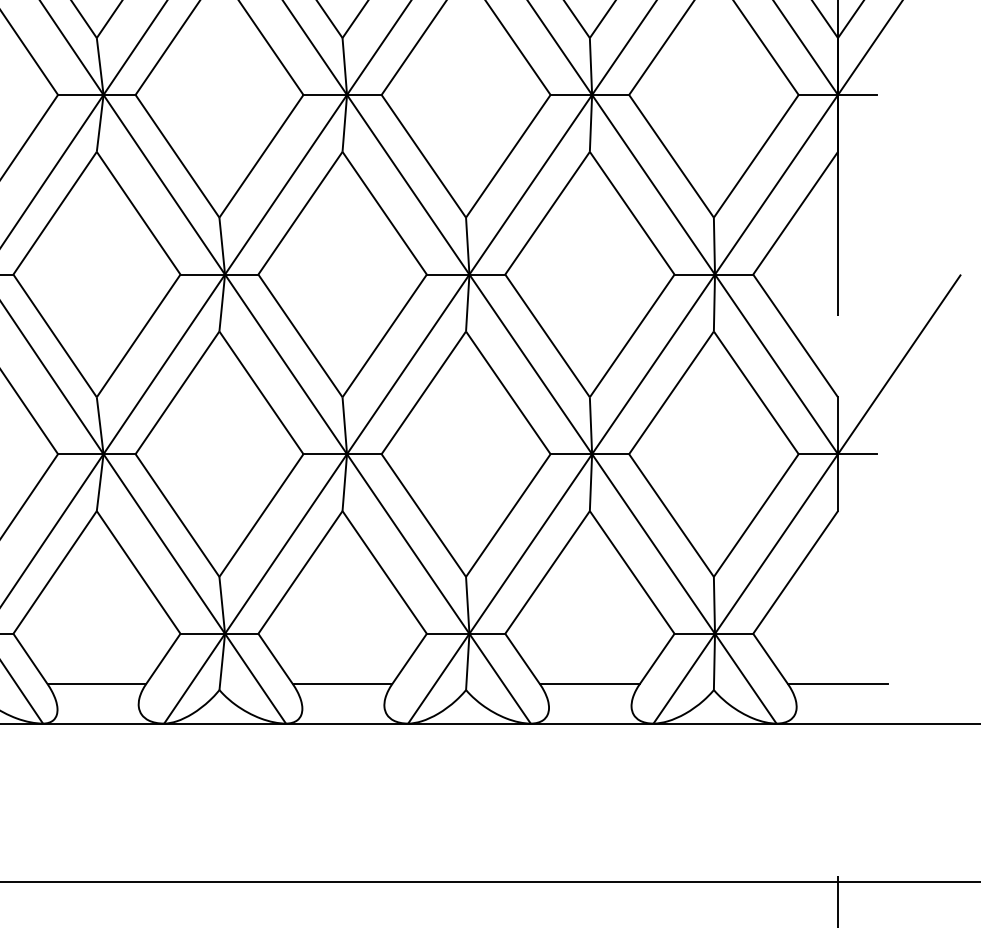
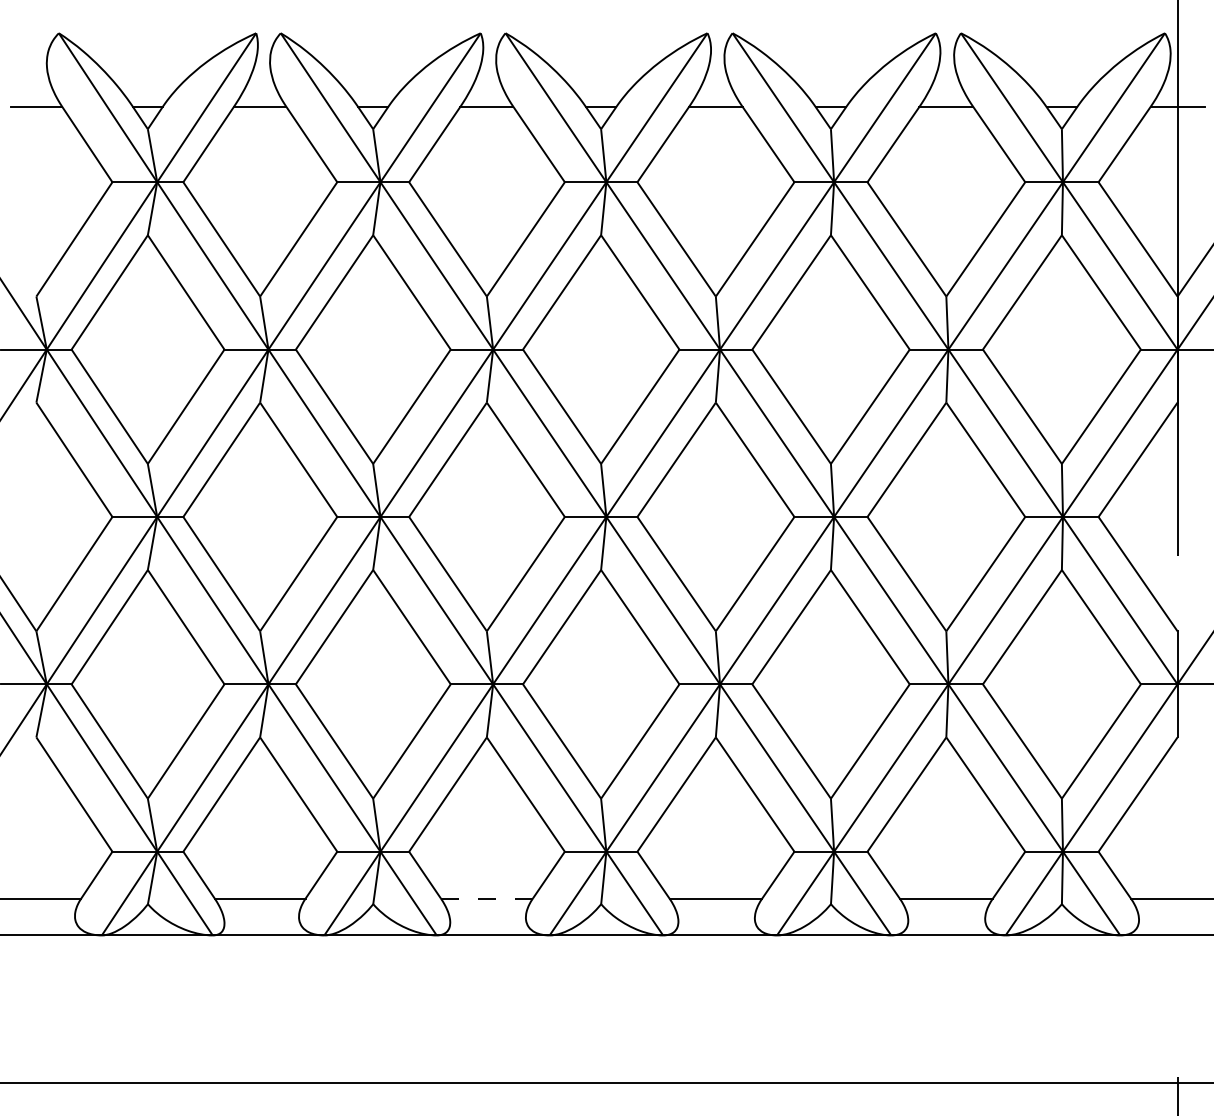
line: (96, 683) -> (486, 898), solid -> dashed

